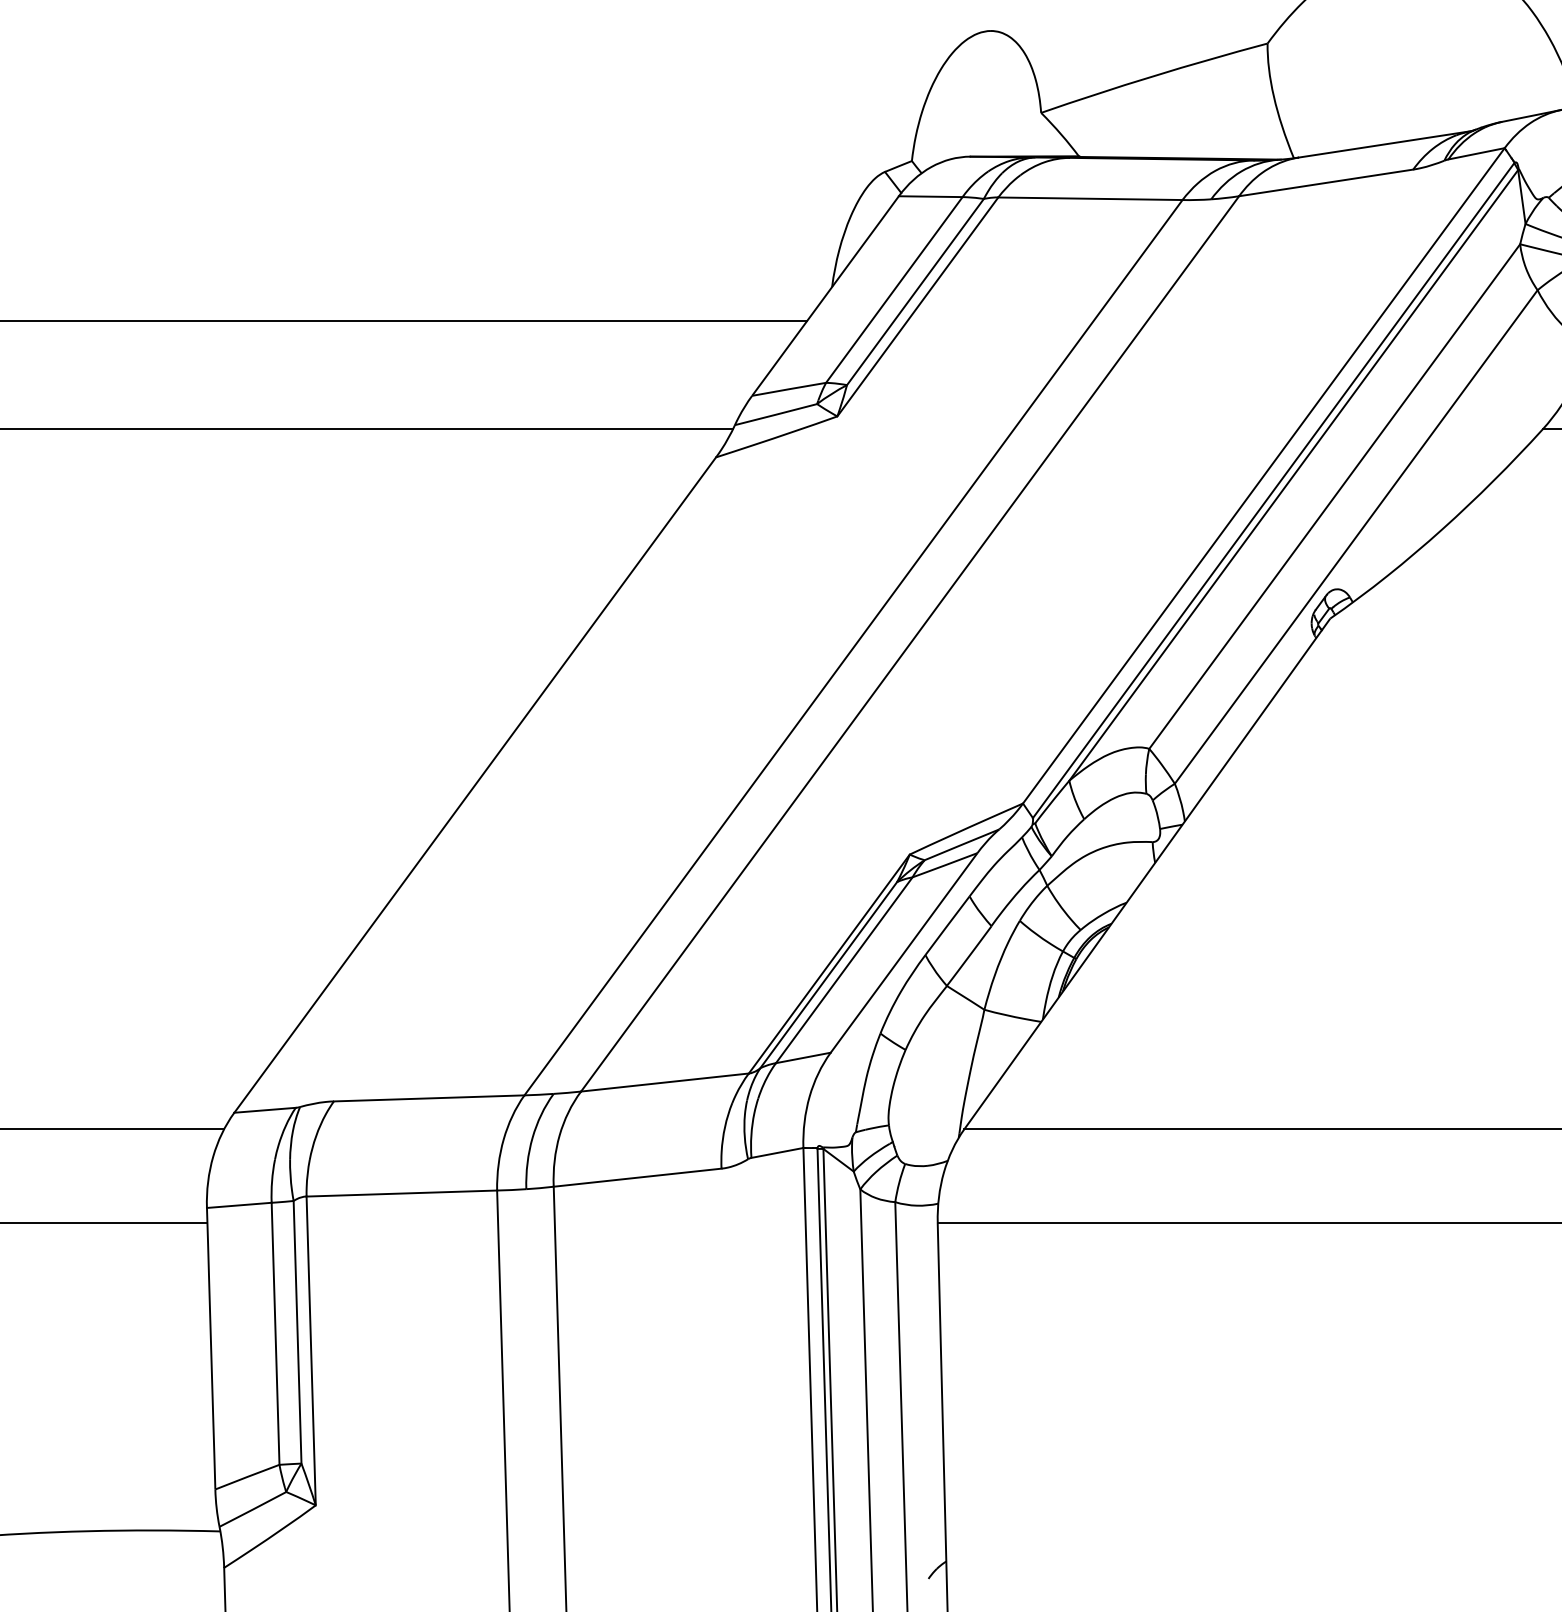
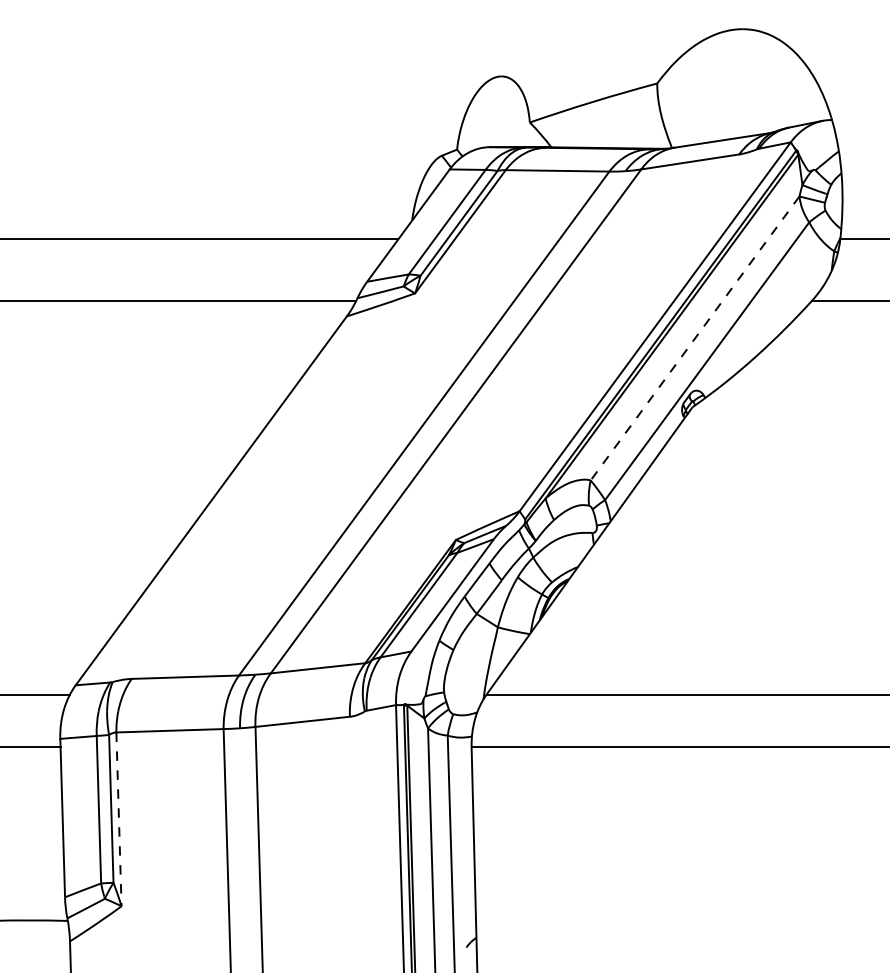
line: (1333, 496) -> (694, 338), solid -> dashed
line: (310, 1351) -> (118, 819), solid -> dashed

